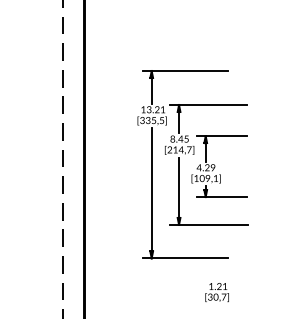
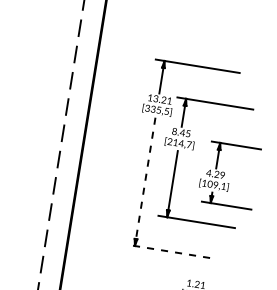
part: (219, 166) -> (229, 175), moved
line: (151, 190) -> (145, 178), solid -> dashed
line: (184, 258) -> (167, 251), solid -> dashed

